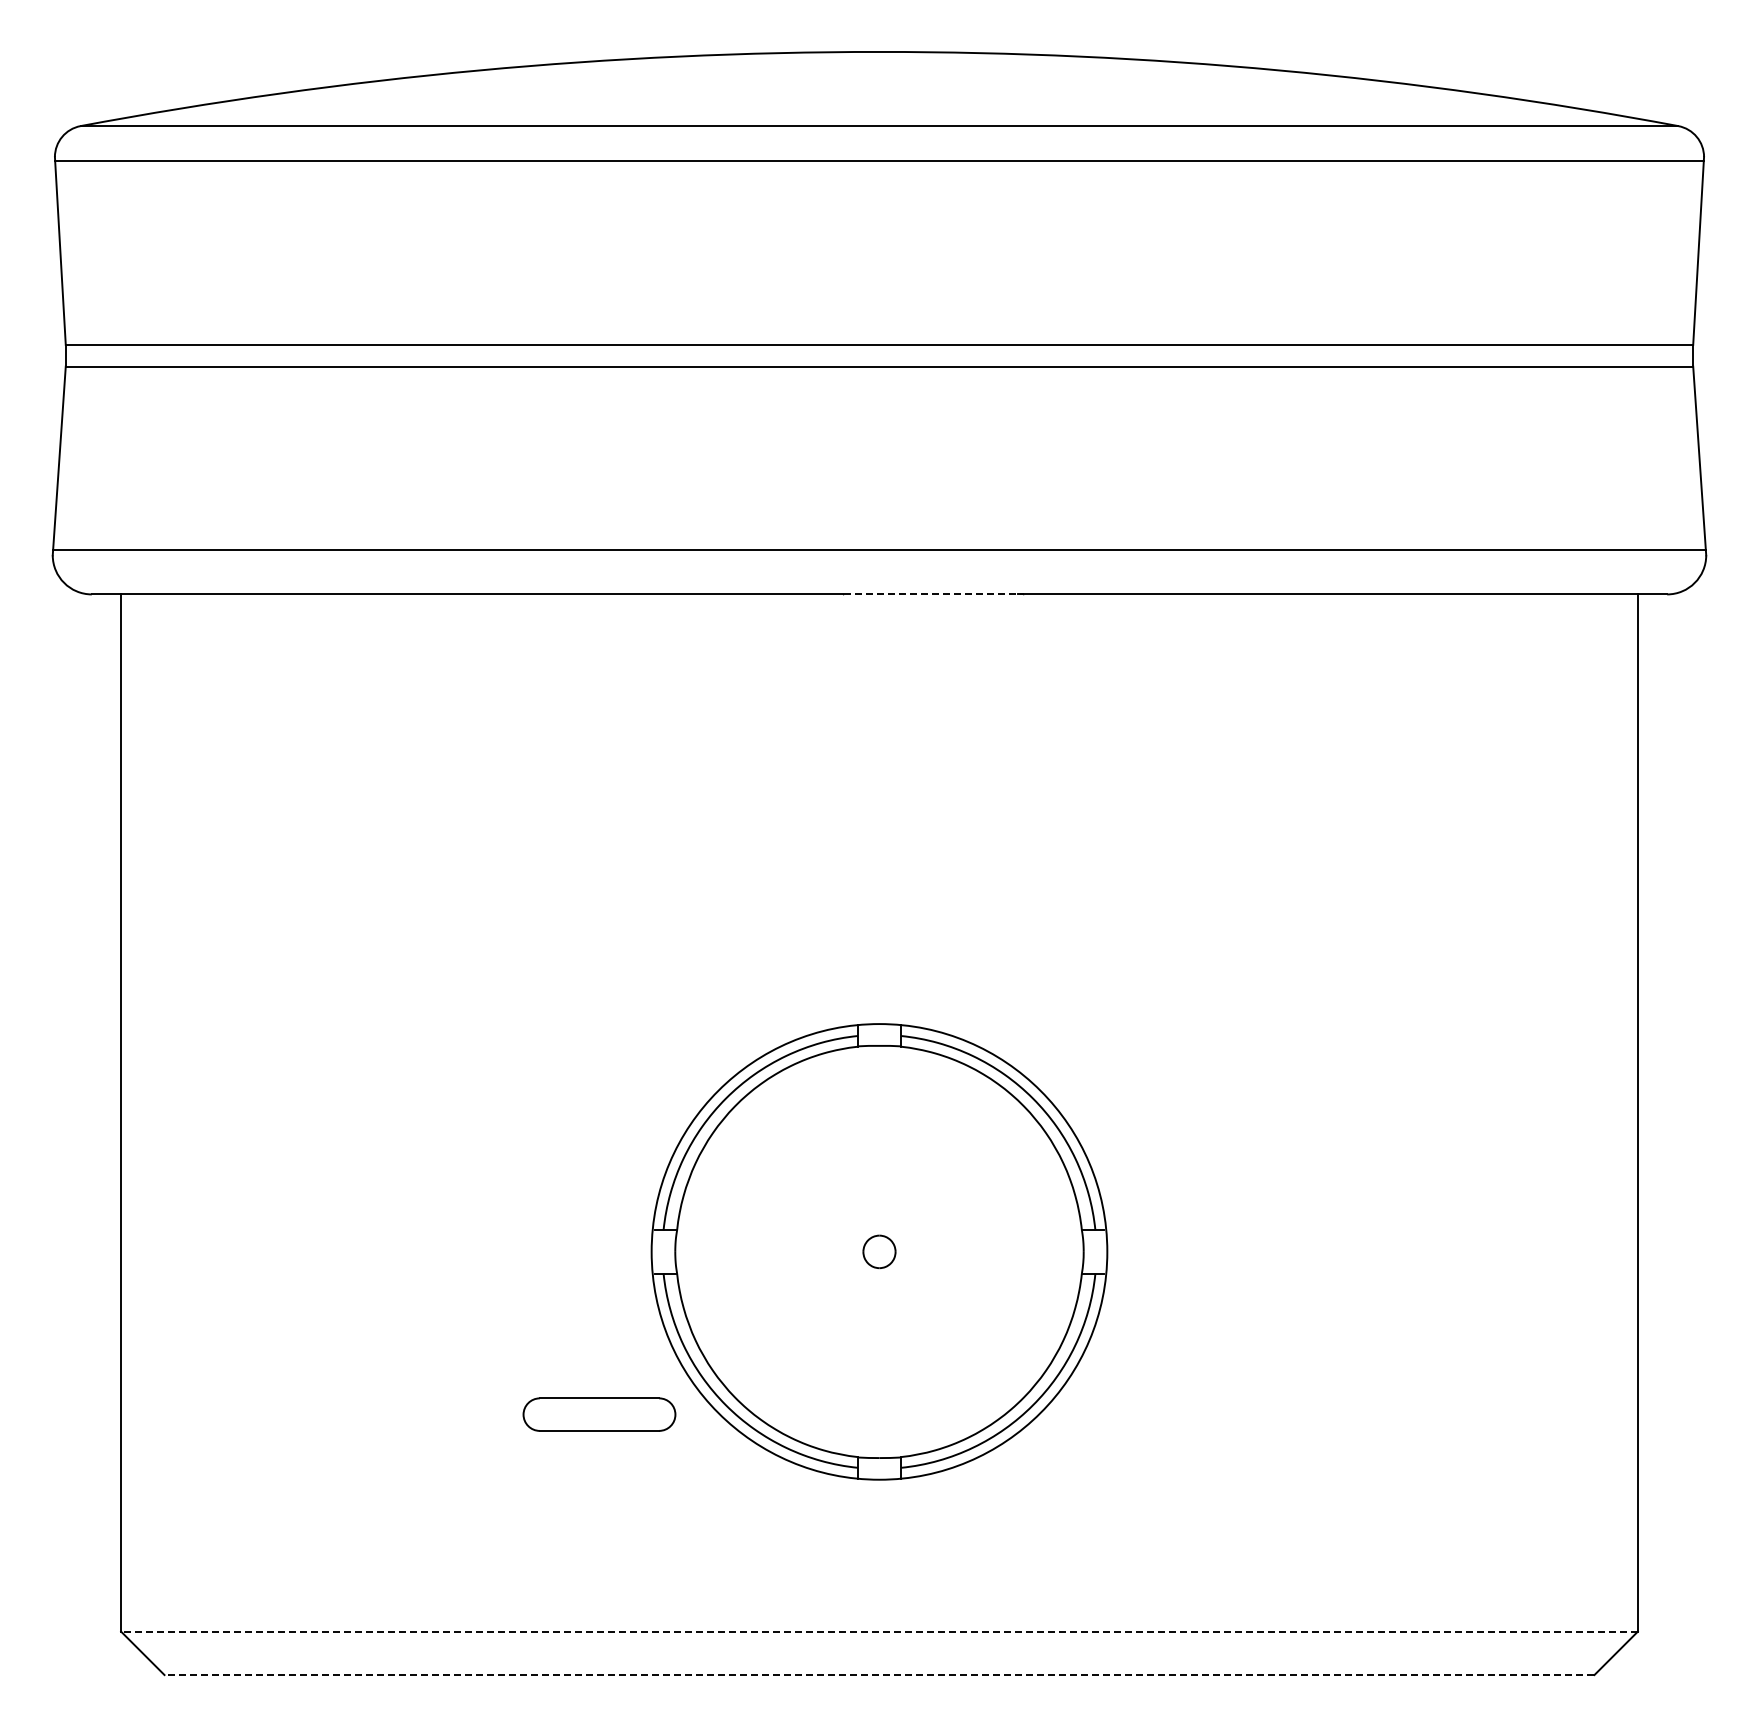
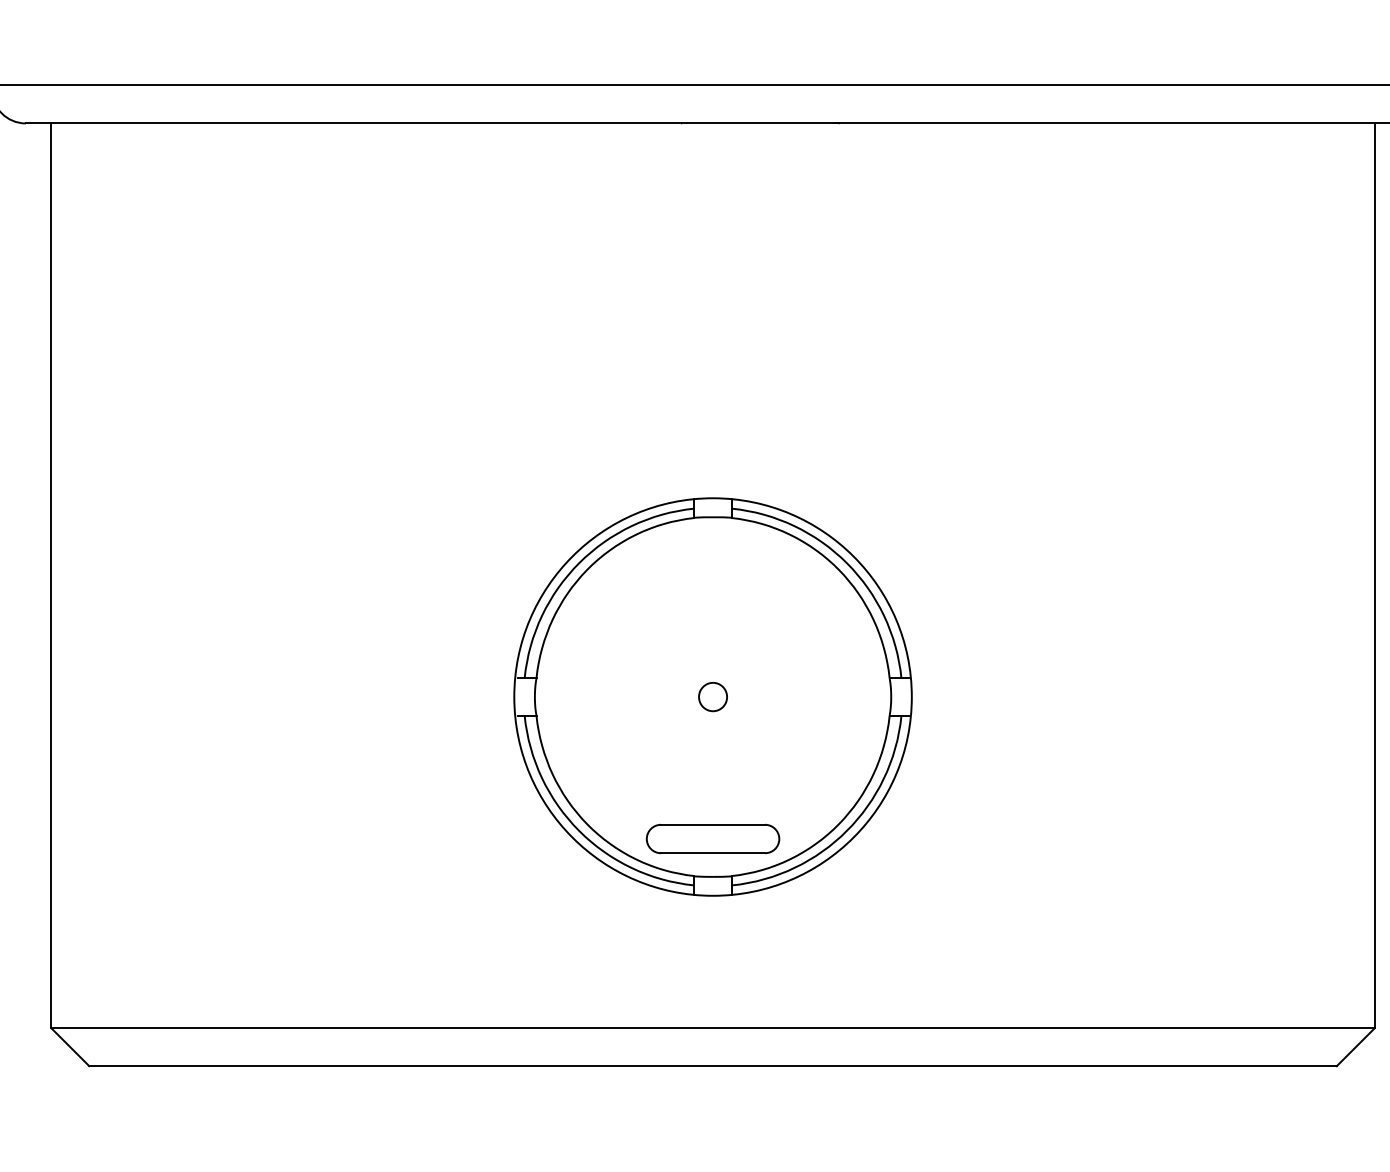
line: (933, 594) -> (760, 123), dashed -> solid
part: (599, 1414) -> (713, 838), moved
line: (878, 1631) -> (712, 1028), dashed -> solid
line: (879, 1675) -> (713, 1066), dashed -> solid

